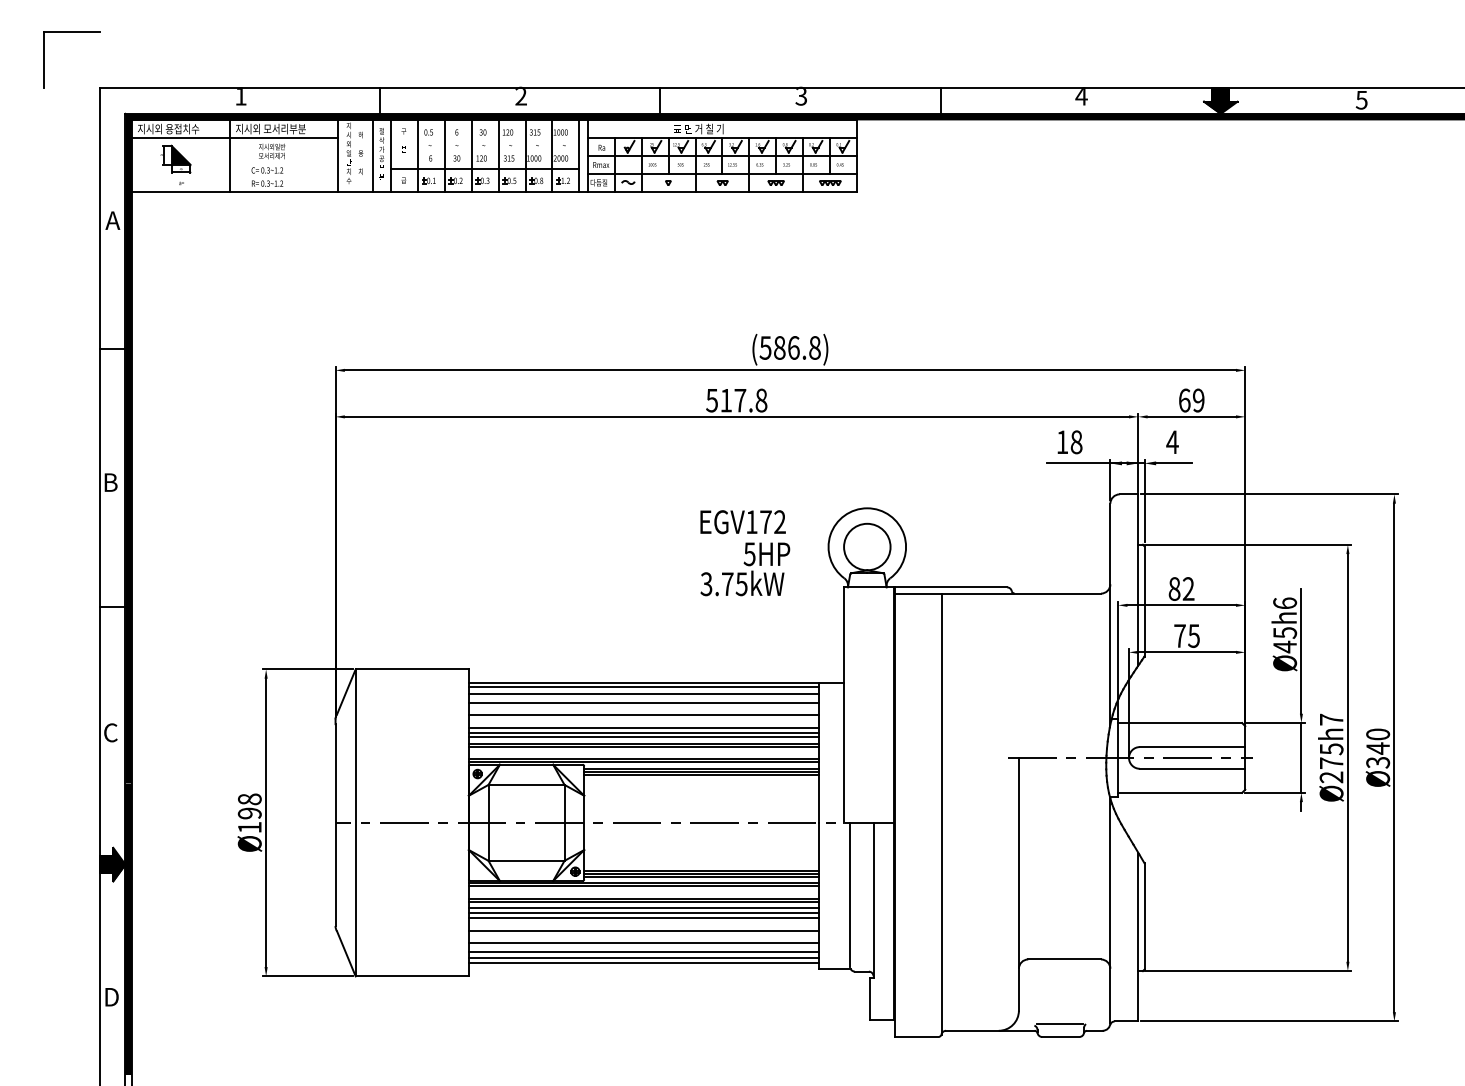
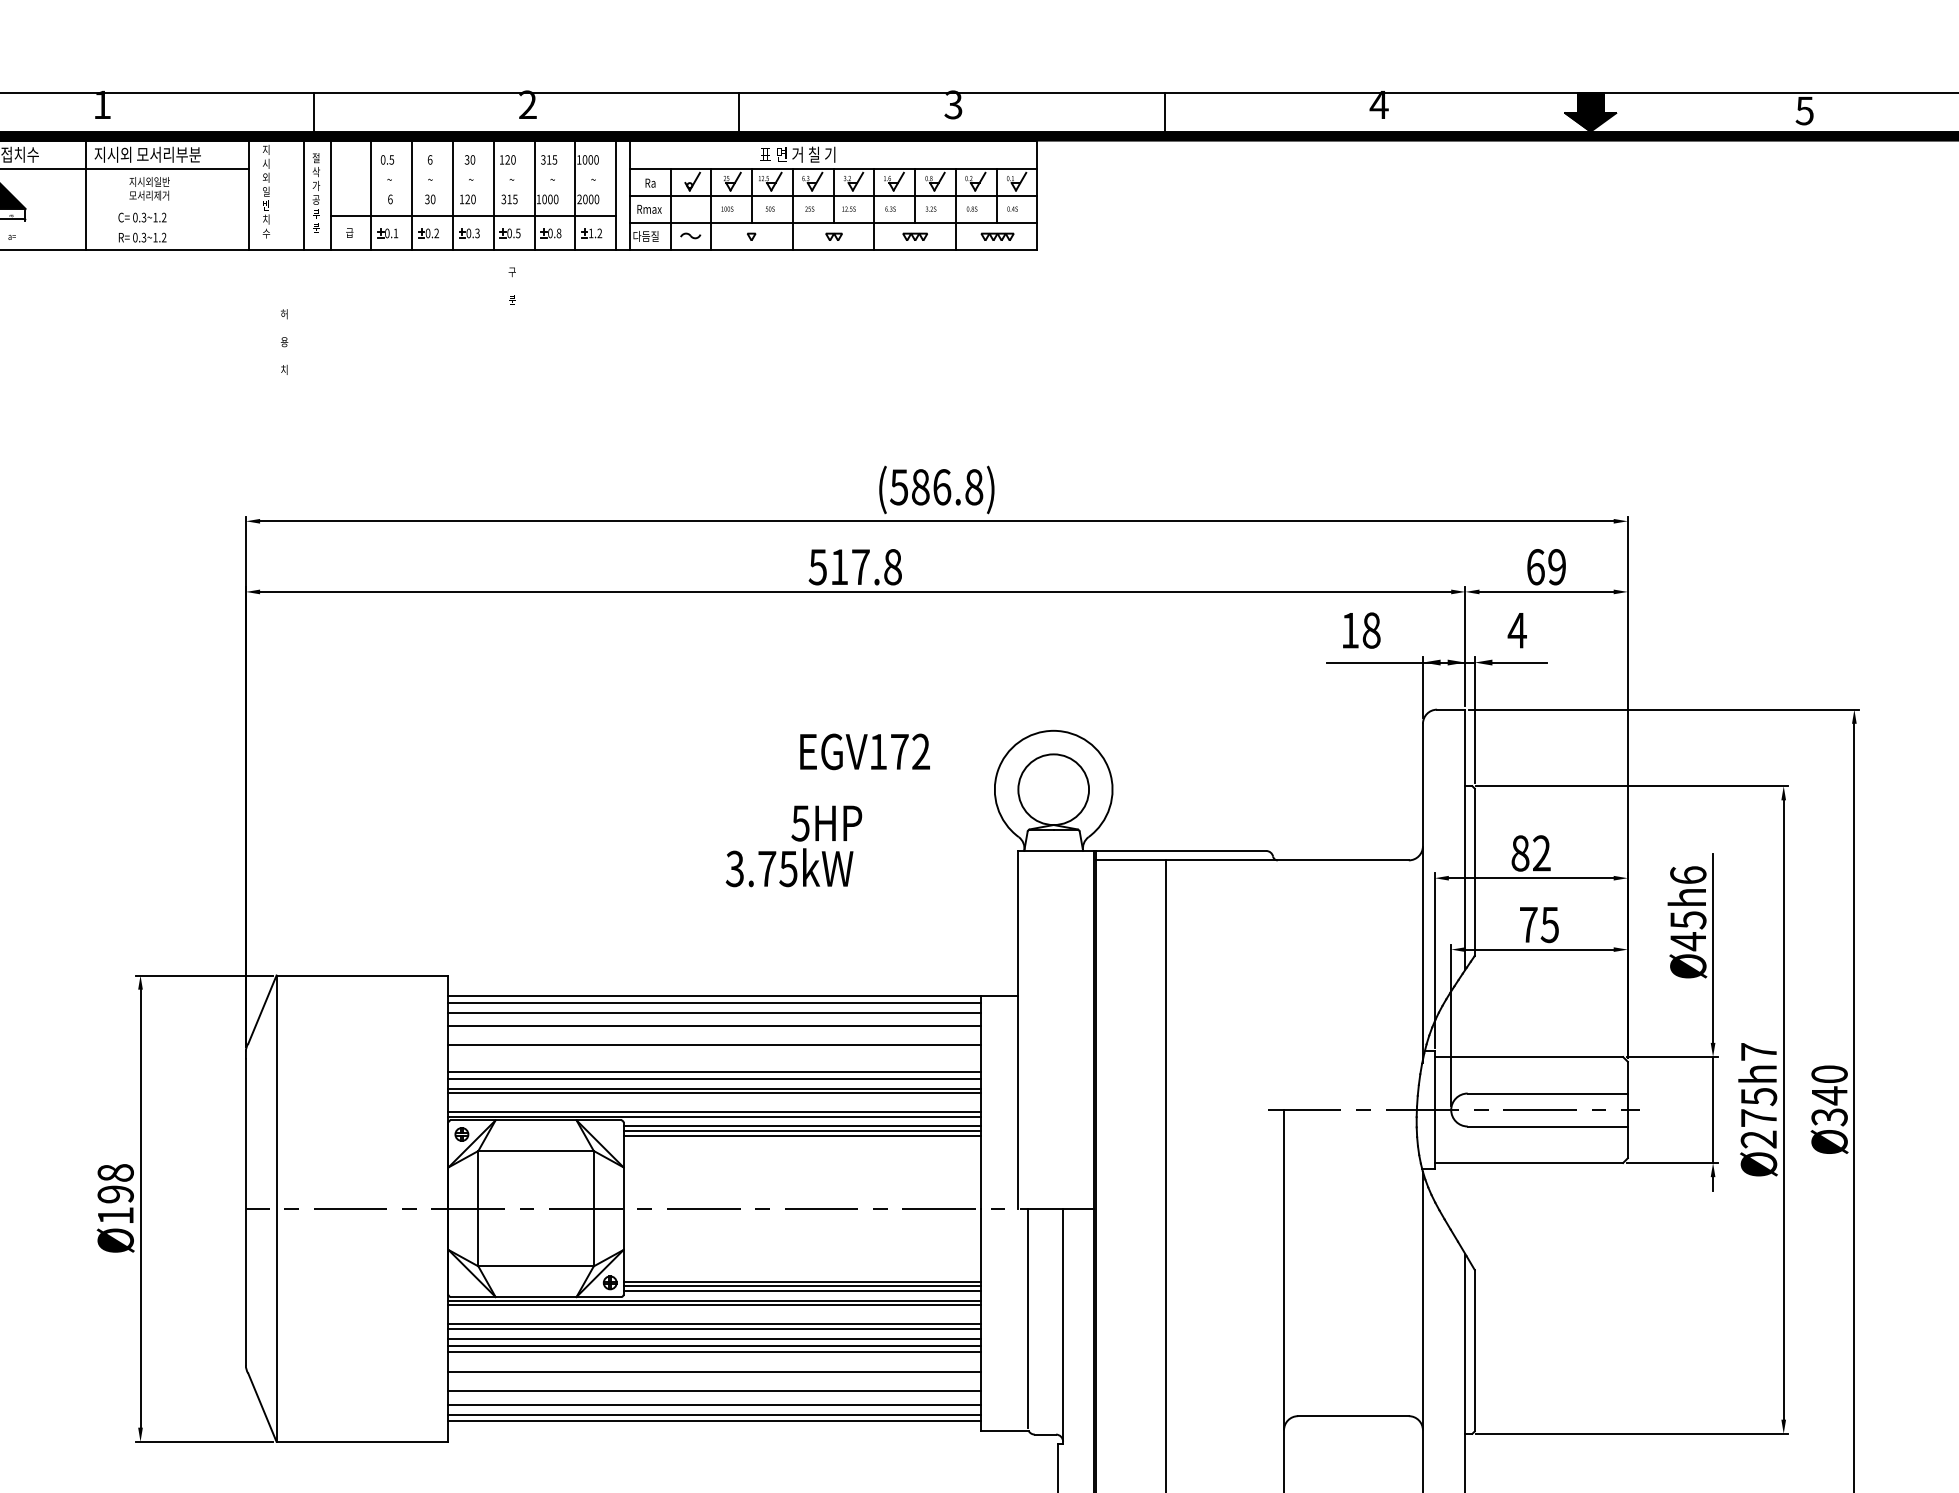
text: (403, 140) -> (511, 286), moved
text: (360, 152) -> (283, 340), moved
text: (745, 569) -> (794, 846), moved
line: (643, 728) -> (713, 1065), removed

